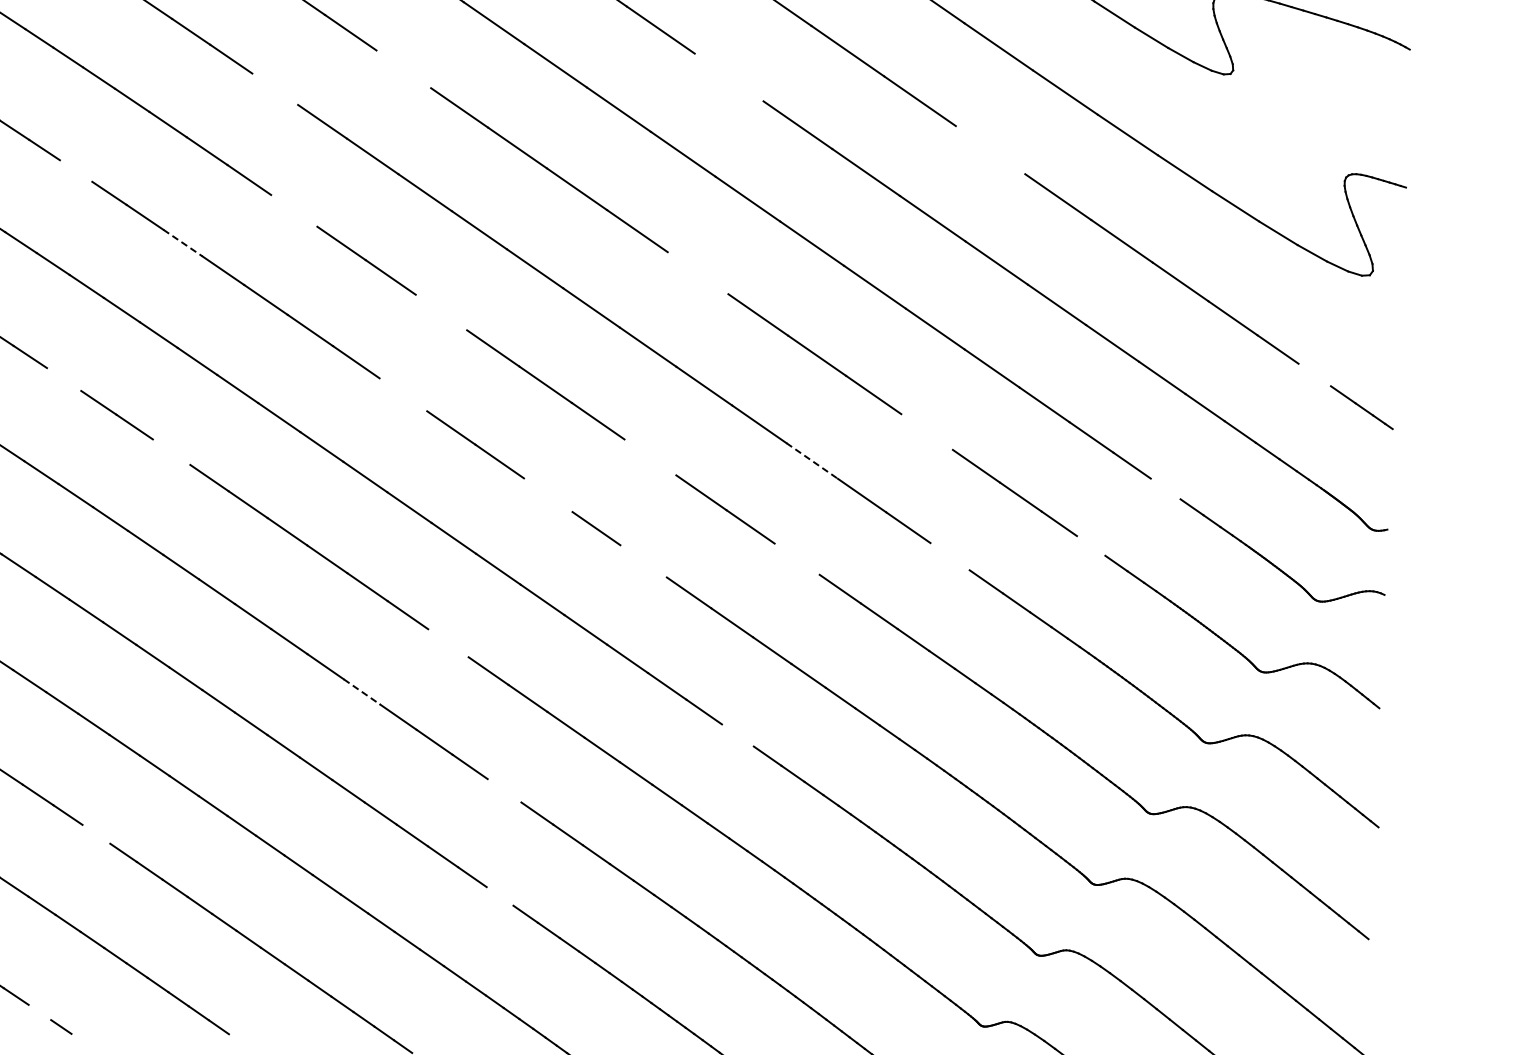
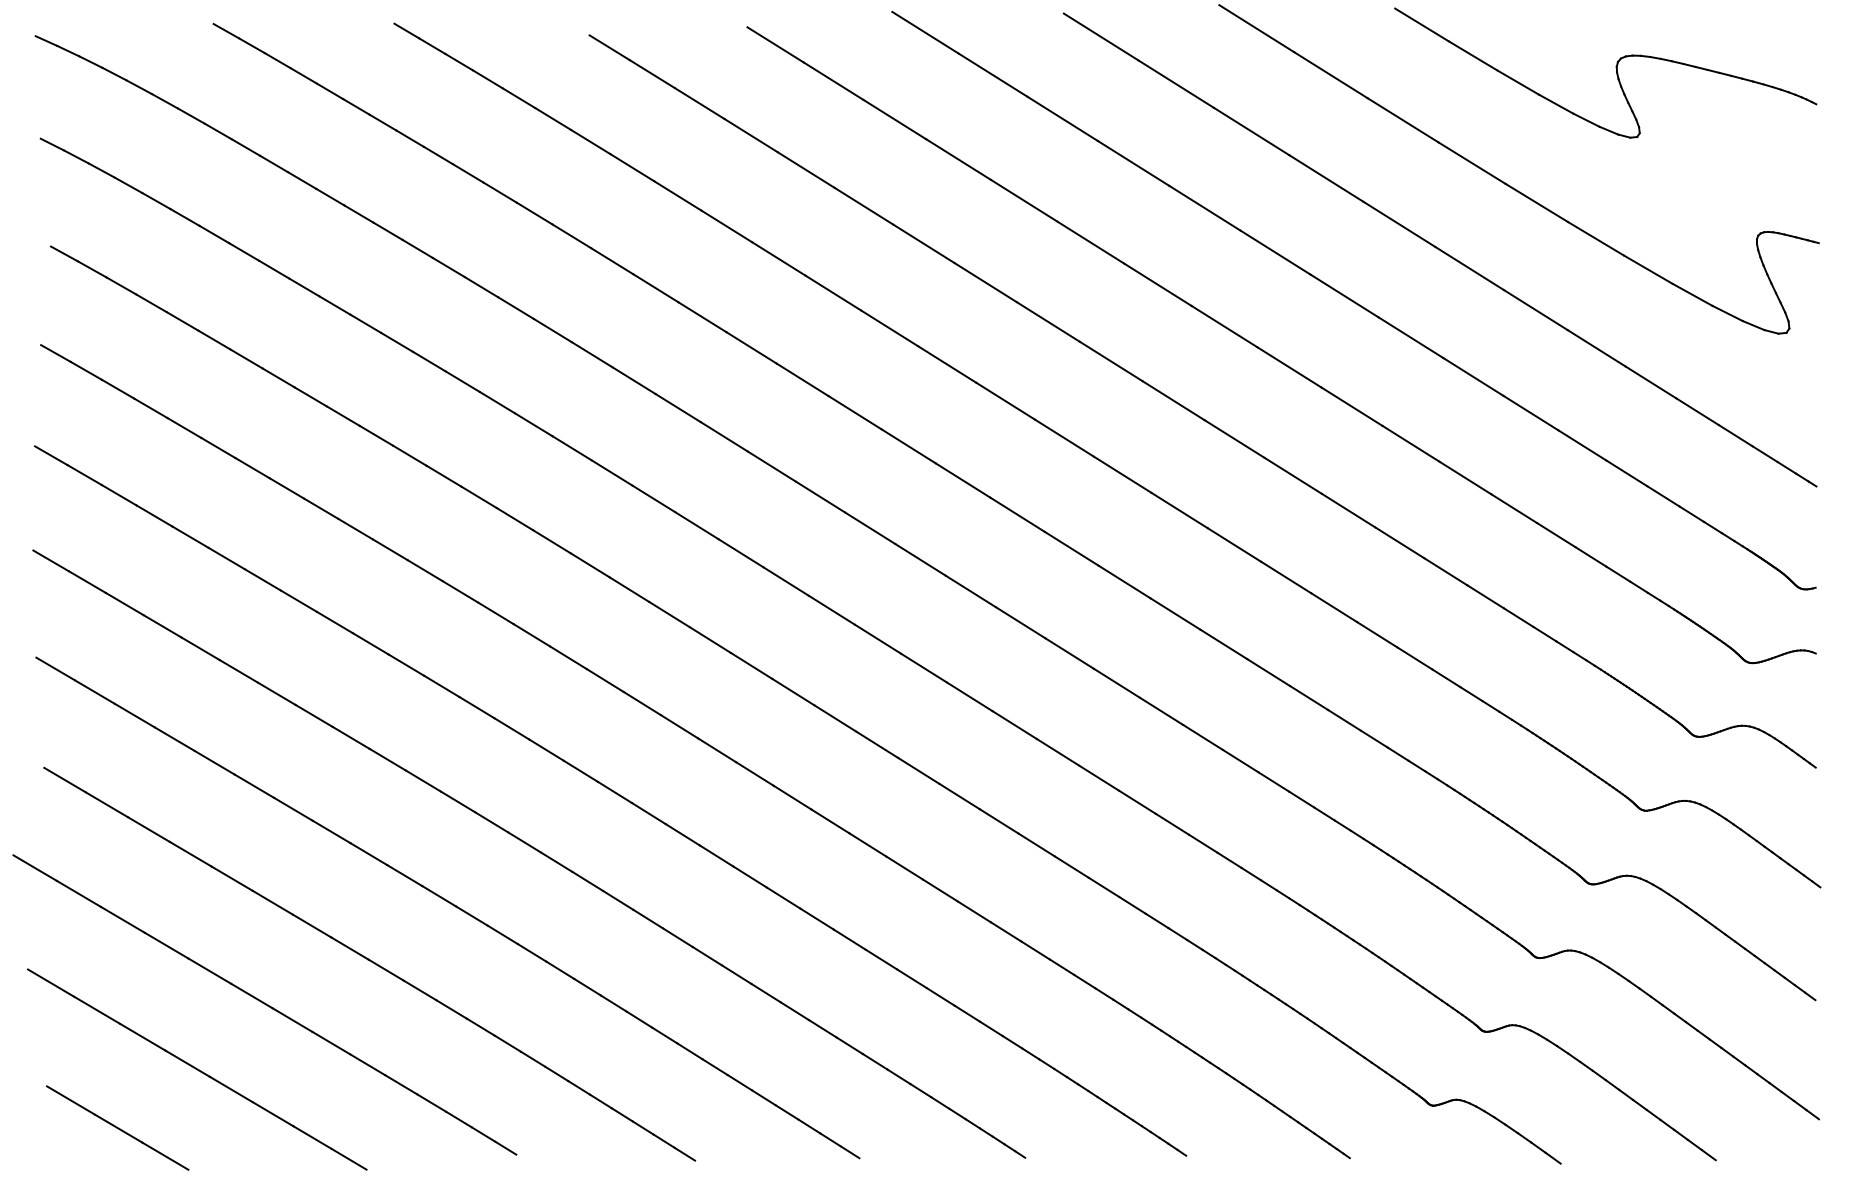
line: (403, 68) -> (805, 169), added
line: (729, 77) -> (1133, 163), added
line: (274, 88) -> (677, 195), added
line: (990, 150) -> (1399, 224), added
line: (76, 171) -> (481, 287), added
line: (294, 211) -> (702, 317), added
line: (183, 242) -> (592, 354), dashed -> solid
line: (697, 273) -> (1110, 361), added
line: (440, 312) -> (854, 412), added
line: (1314, 374) -> (1735, 435), added
line: (63, 378) -> (478, 496), added
line: (403, 394) -> (820, 496), added
line: (926, 431) -> (1348, 510), added
line: (170, 452) -> (589, 565), added
line: (650, 457) -> (1071, 548), added
line: (812, 460) -> (1234, 544), dashed -> solid
line: (1165, 488) -> (1590, 556), added
line: (547, 495) -> (970, 591), added
line: (1090, 545) -> (1518, 617), added
line: (950, 556) -> (1377, 634), added
line: (796, 559) -> (1223, 644), added
line: (643, 561) -> (1069, 653), added
line: (448, 642) -> (877, 744), added
line: (362, 691) -> (793, 797), dashed -> solid
line: (737, 734) -> (1171, 823), added
line: (503, 790) -> (939, 890), added
line: (95, 833) -> (531, 952), added
line: (499, 896) -> (940, 996), added
line: (39, 1012) -> (483, 1134), added
line: (238, 1040) -> (684, 1153), added

